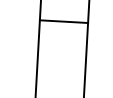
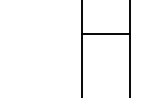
line: (64, 21) -> (106, 33), moved

